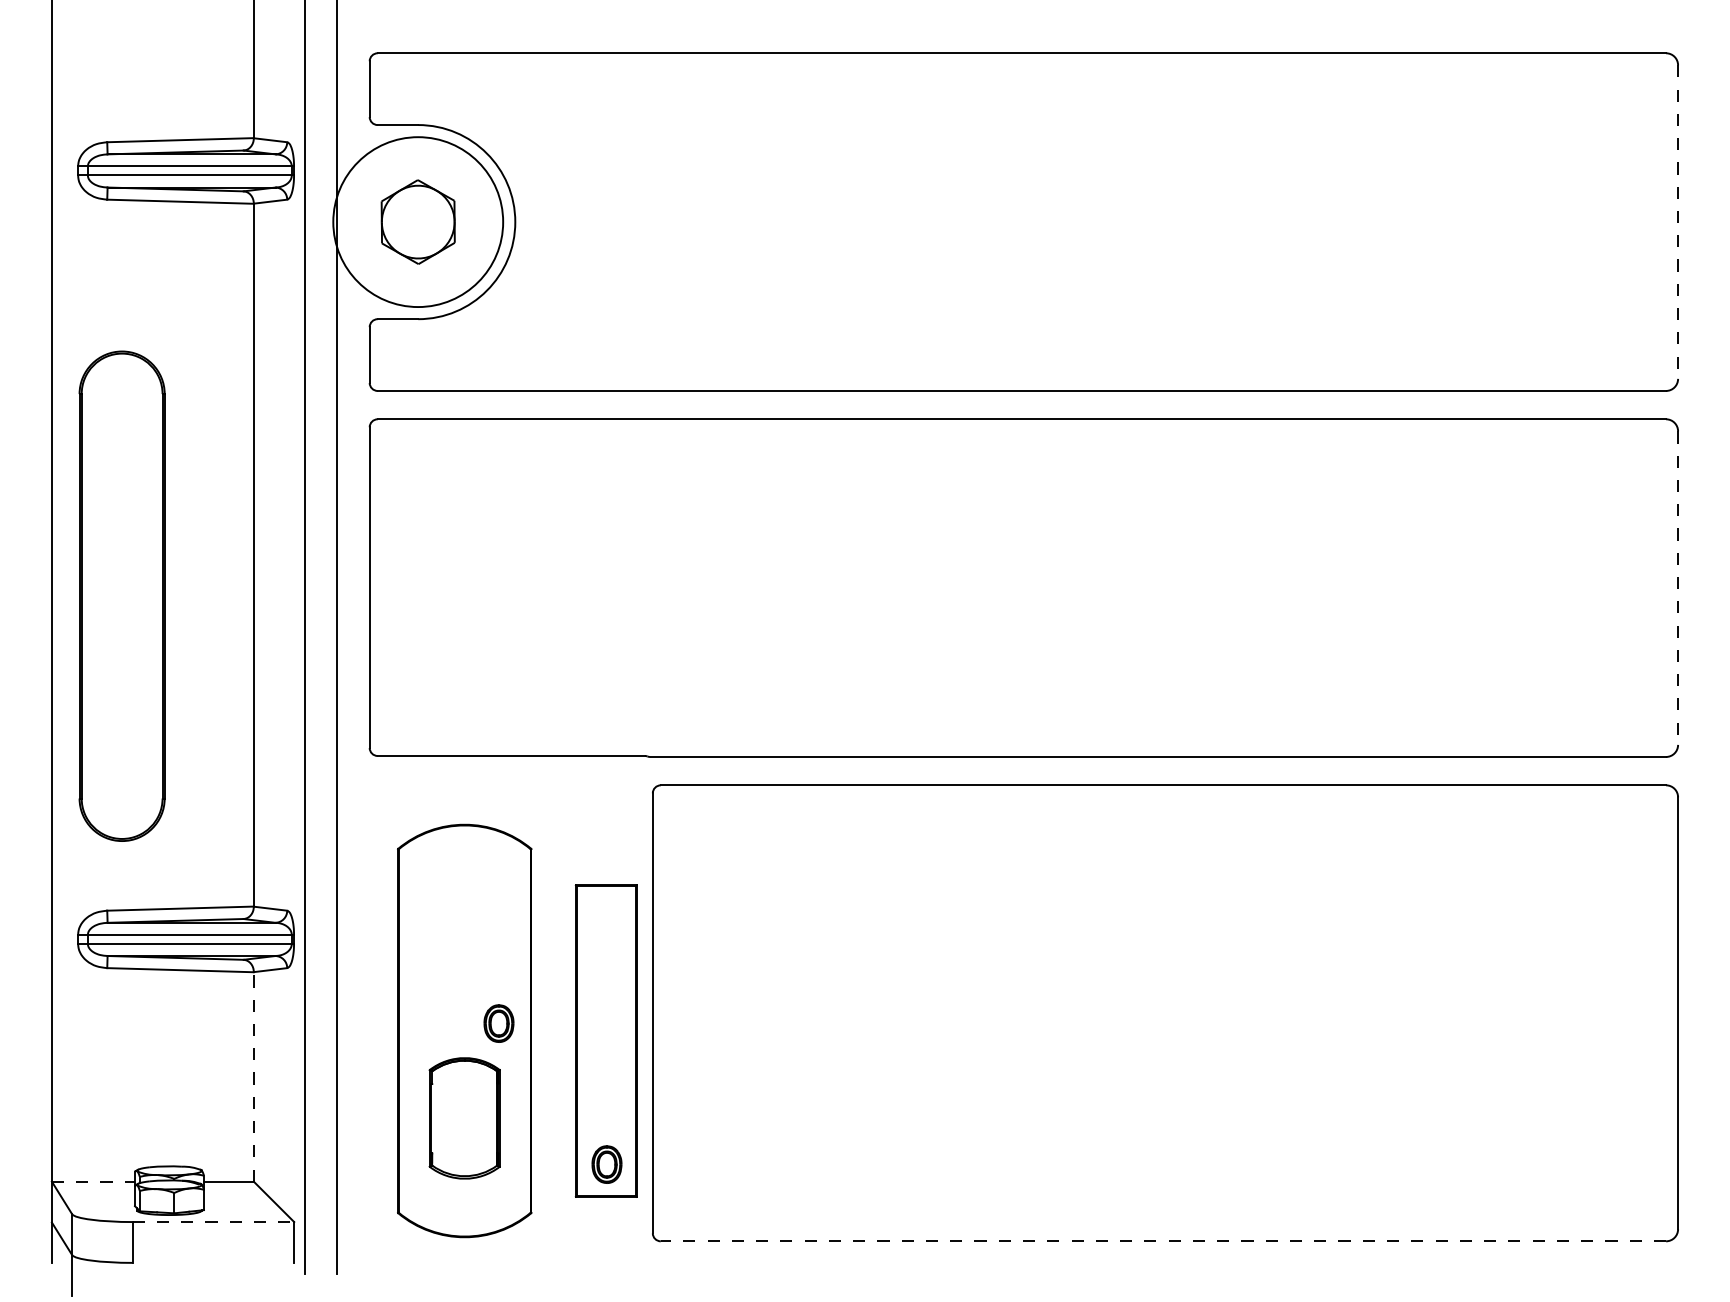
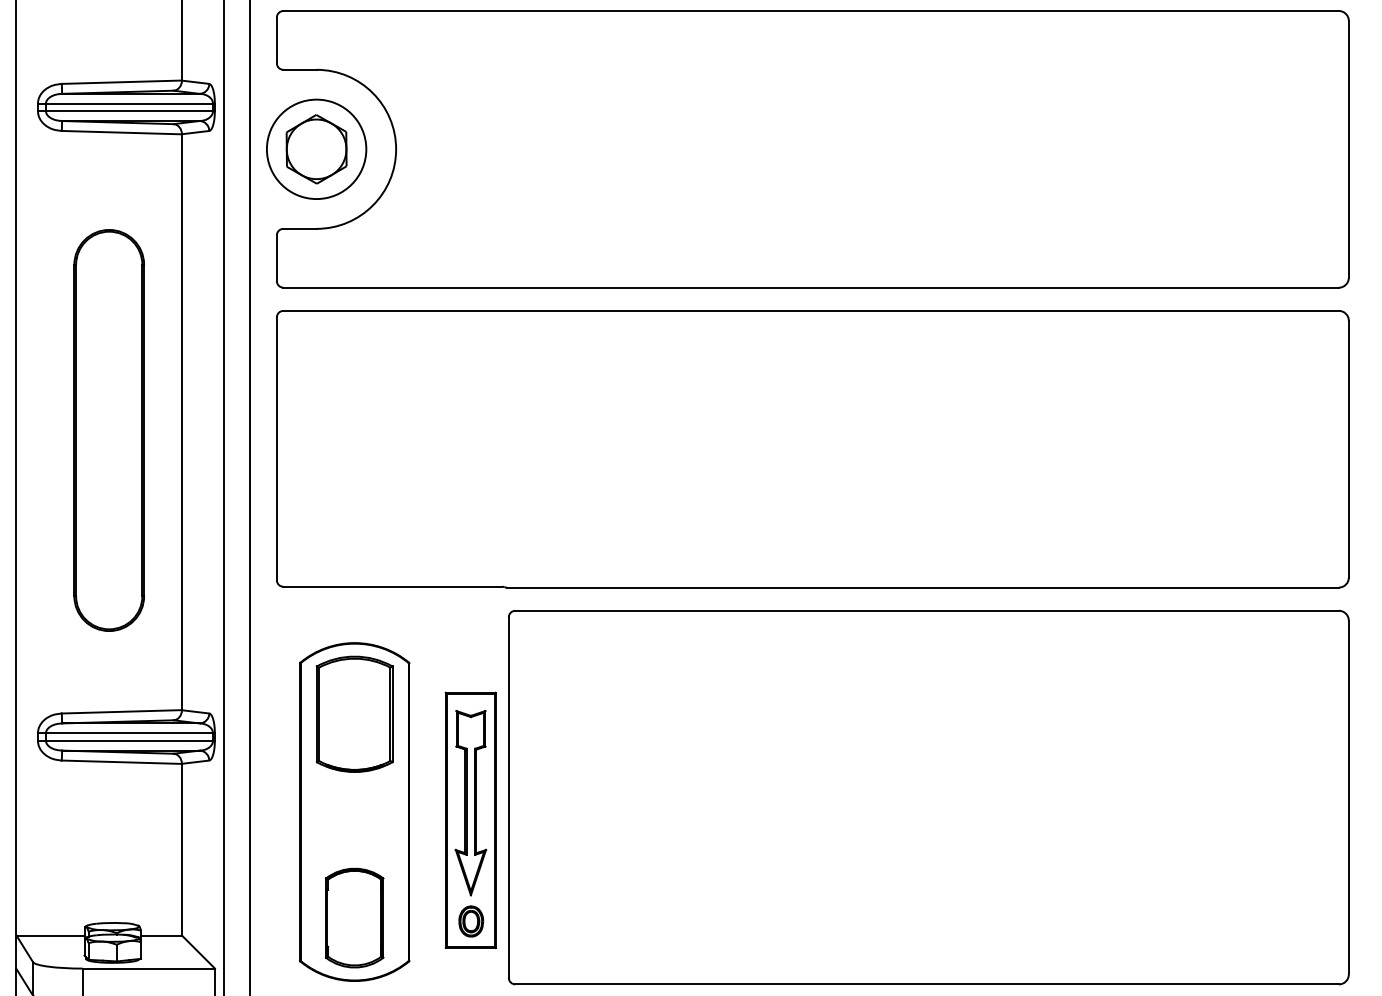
circle: (417, 221) -> (316, 148), size x0.71
line: (1678, 222) -> (1349, 149), dashed -> solid
line: (1678, 588) -> (1349, 449), dashed -> solid
part: (121, 595) -> (108, 429), moved
part: (464, 911) -> (354, 714), added
part: (606, 1019) -> (470, 802), added
part: (498, 1023) -> (382, 805), removed
line: (253, 1076) -> (181, 849), dashed -> solid
part: (464, 1118) -> (354, 918), moved
line: (93, 1181) -> (50, 935), dashed -> solid
line: (213, 1222) -> (148, 968), dashed -> solid
line: (1163, 1241) -> (927, 984), dashed -> solid

